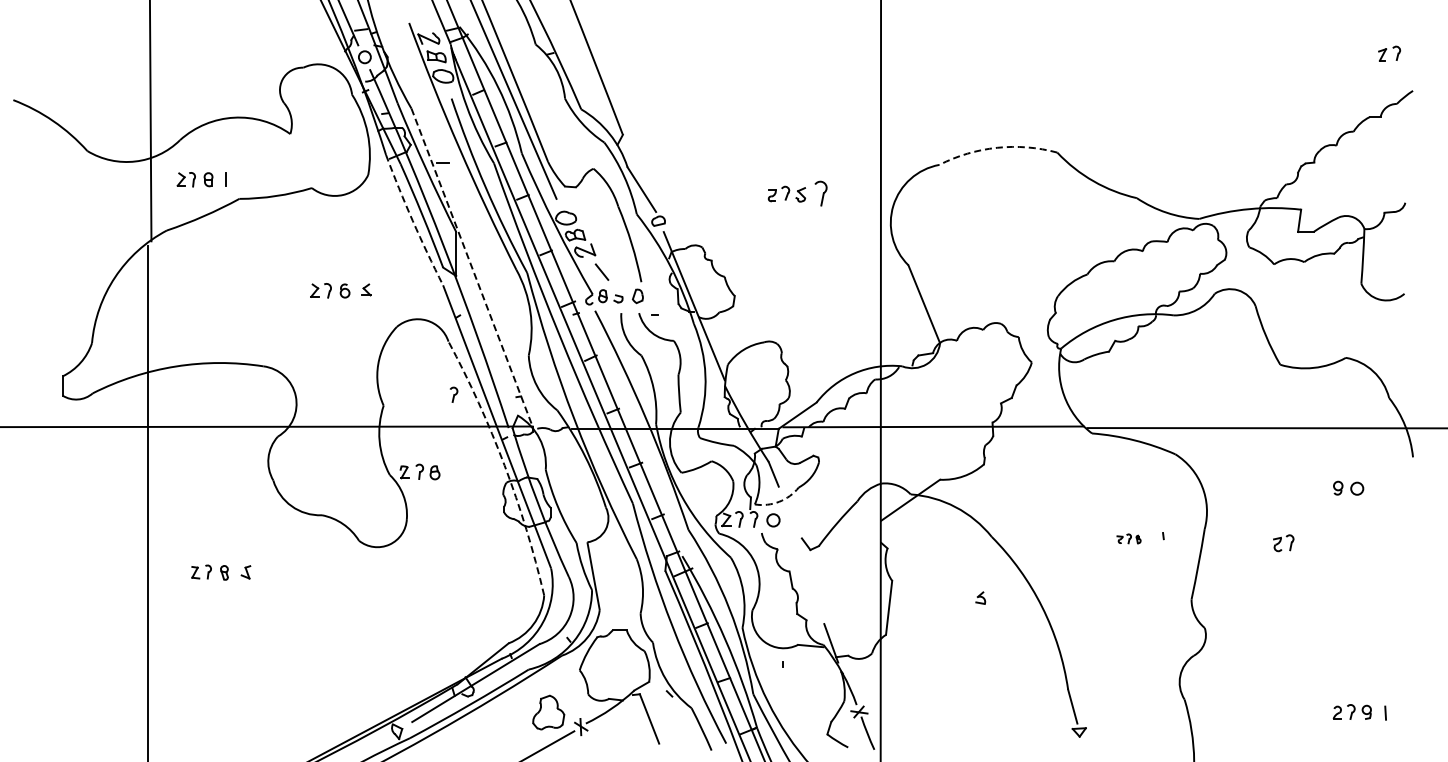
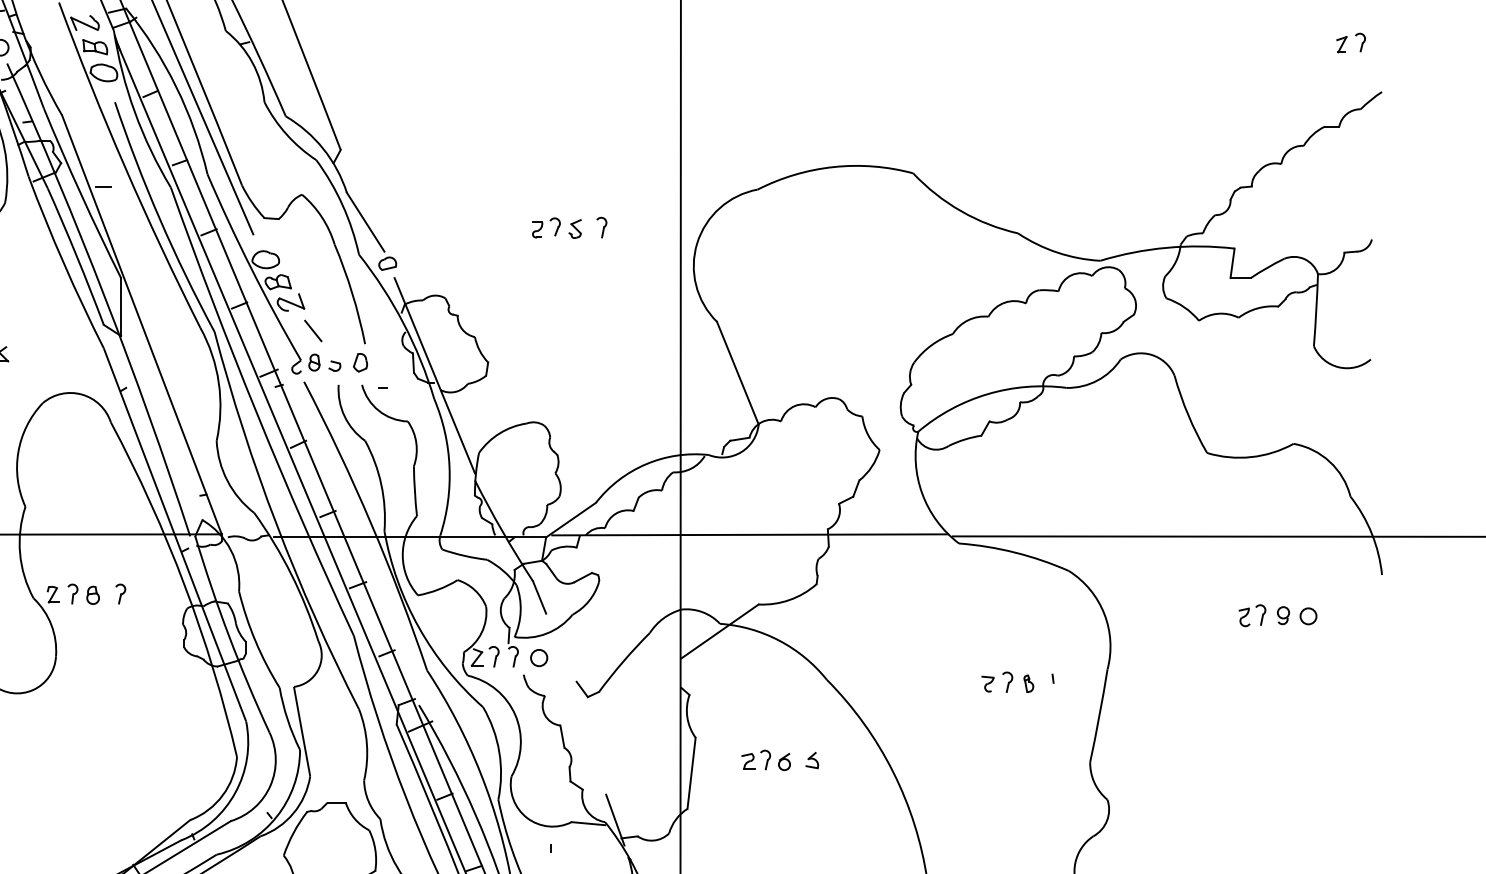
arc: (997, 147) -> (834, 166), dashed -> solid
part: (820, 193) -> (601, 227), size x0.62
arc: (412, 220) -> (63, 262), dashed -> solid
line: (472, 268) -> (142, 326), dashed -> solid
part: (454, 394) -> (121, 593), moved
arc: (504, 465) -> (184, 585), dashed -> solid
arc: (779, 501) -> (547, 633), dashed -> solid
part: (1128, 538) -> (1007, 681), size x1.67
part: (1283, 543) -> (1252, 616), moved
part: (945, 597) -> (765, 759), added

